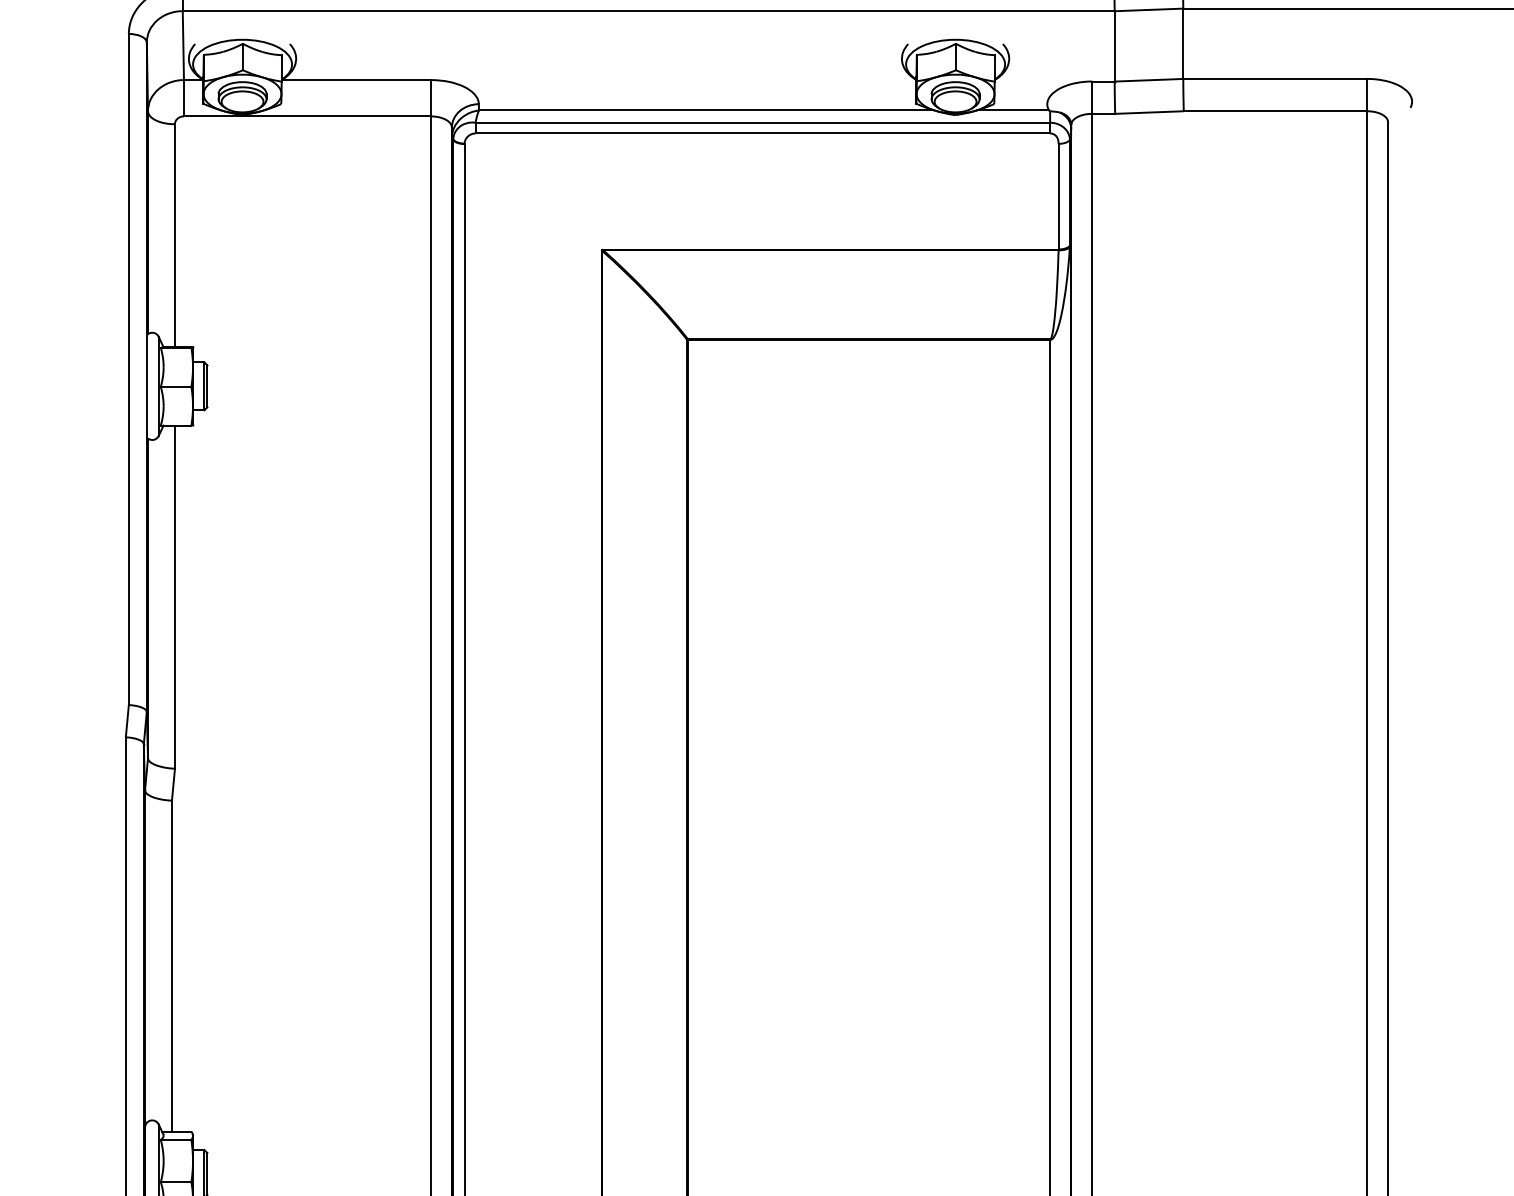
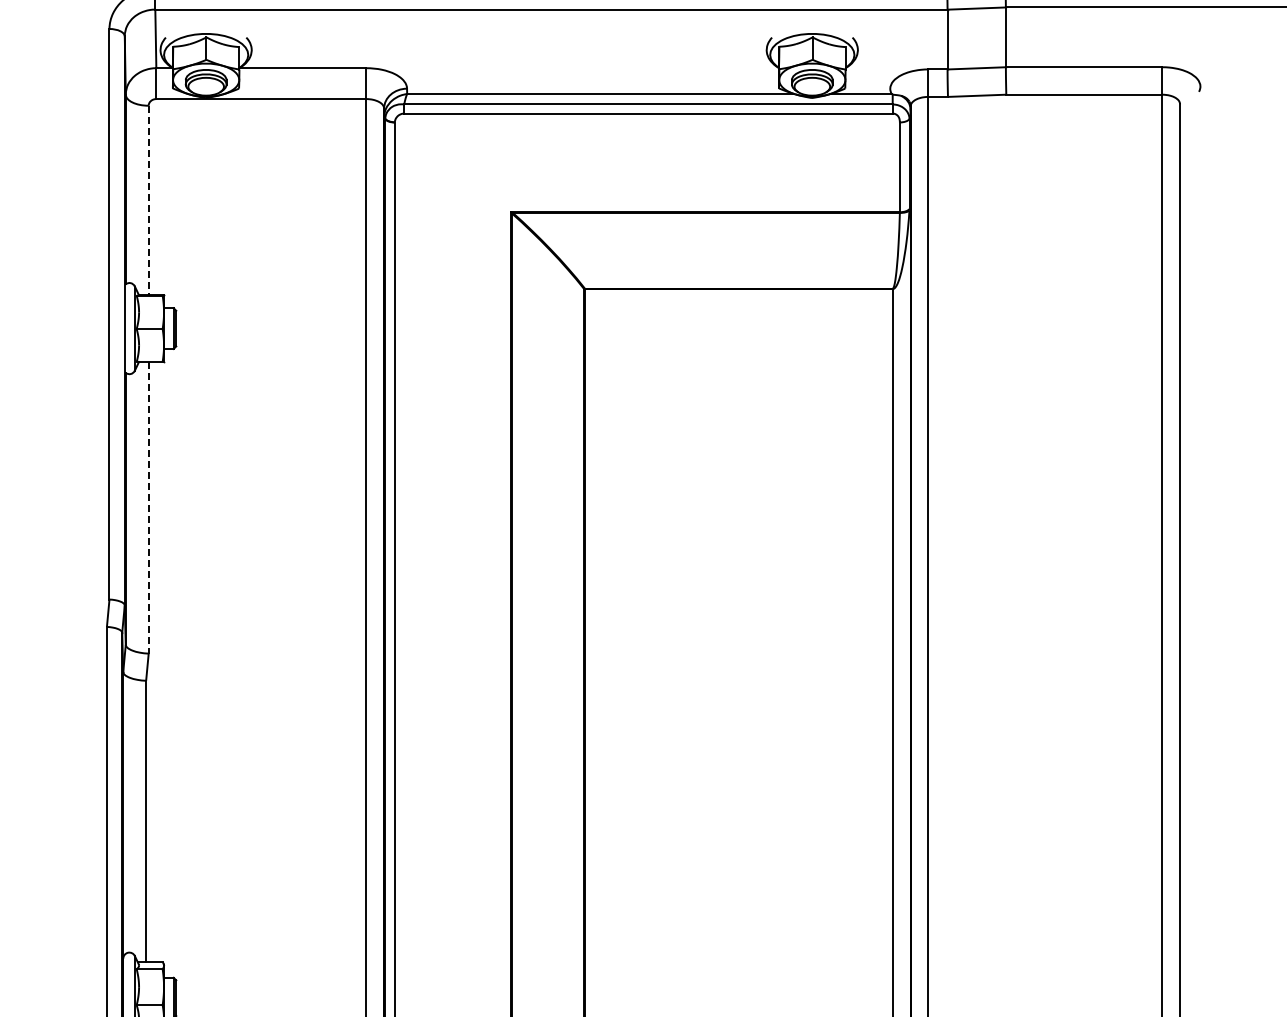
line: (174, 235) -> (148, 200), solid -> dashed
line: (174, 596) -> (148, 507), solid -> dashed

